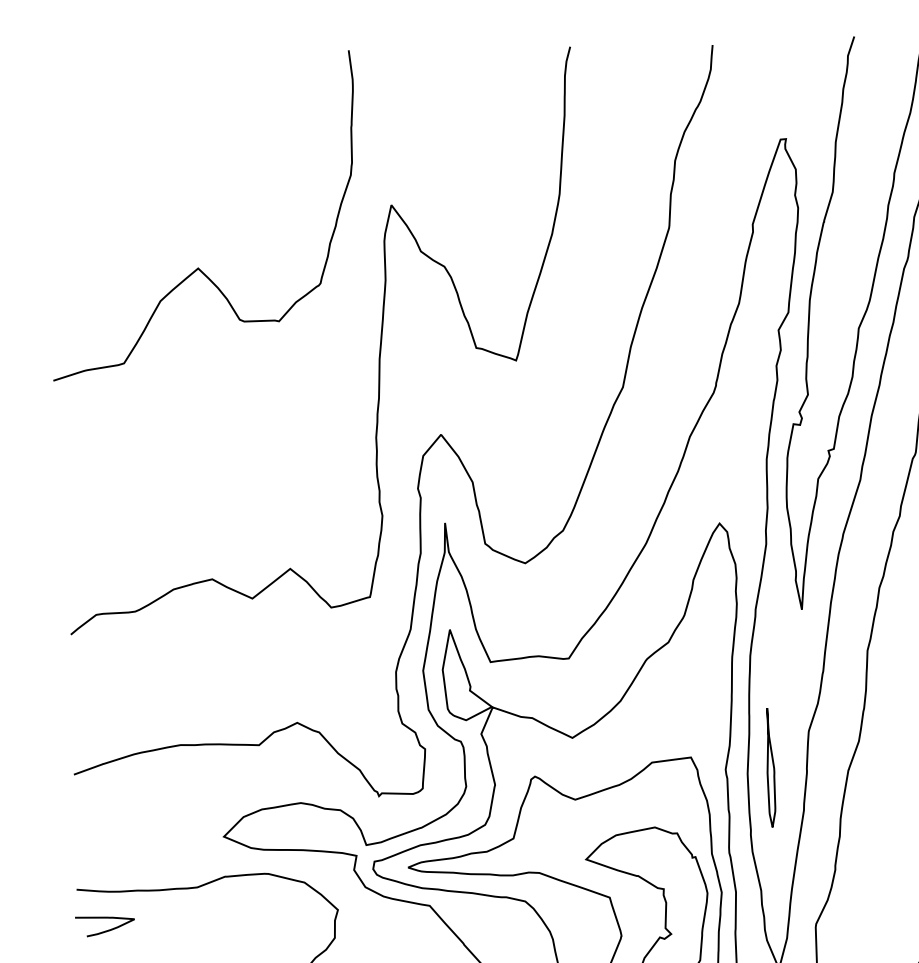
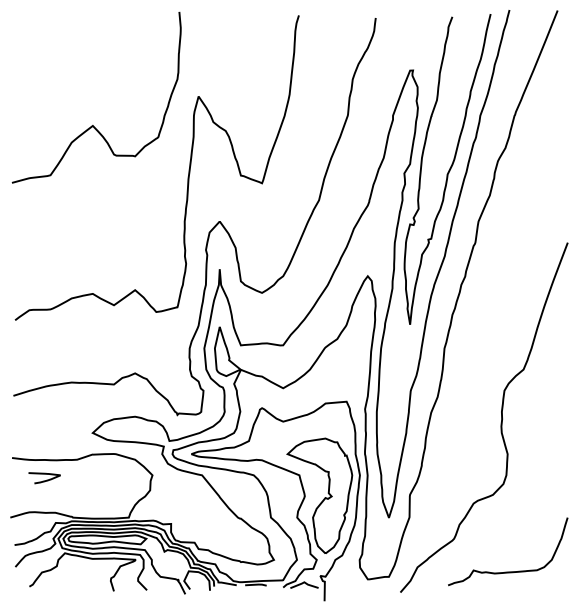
part: (770, 766) -> (389, 408), removed
curve: (105, 930) -> (44, 480), moved

